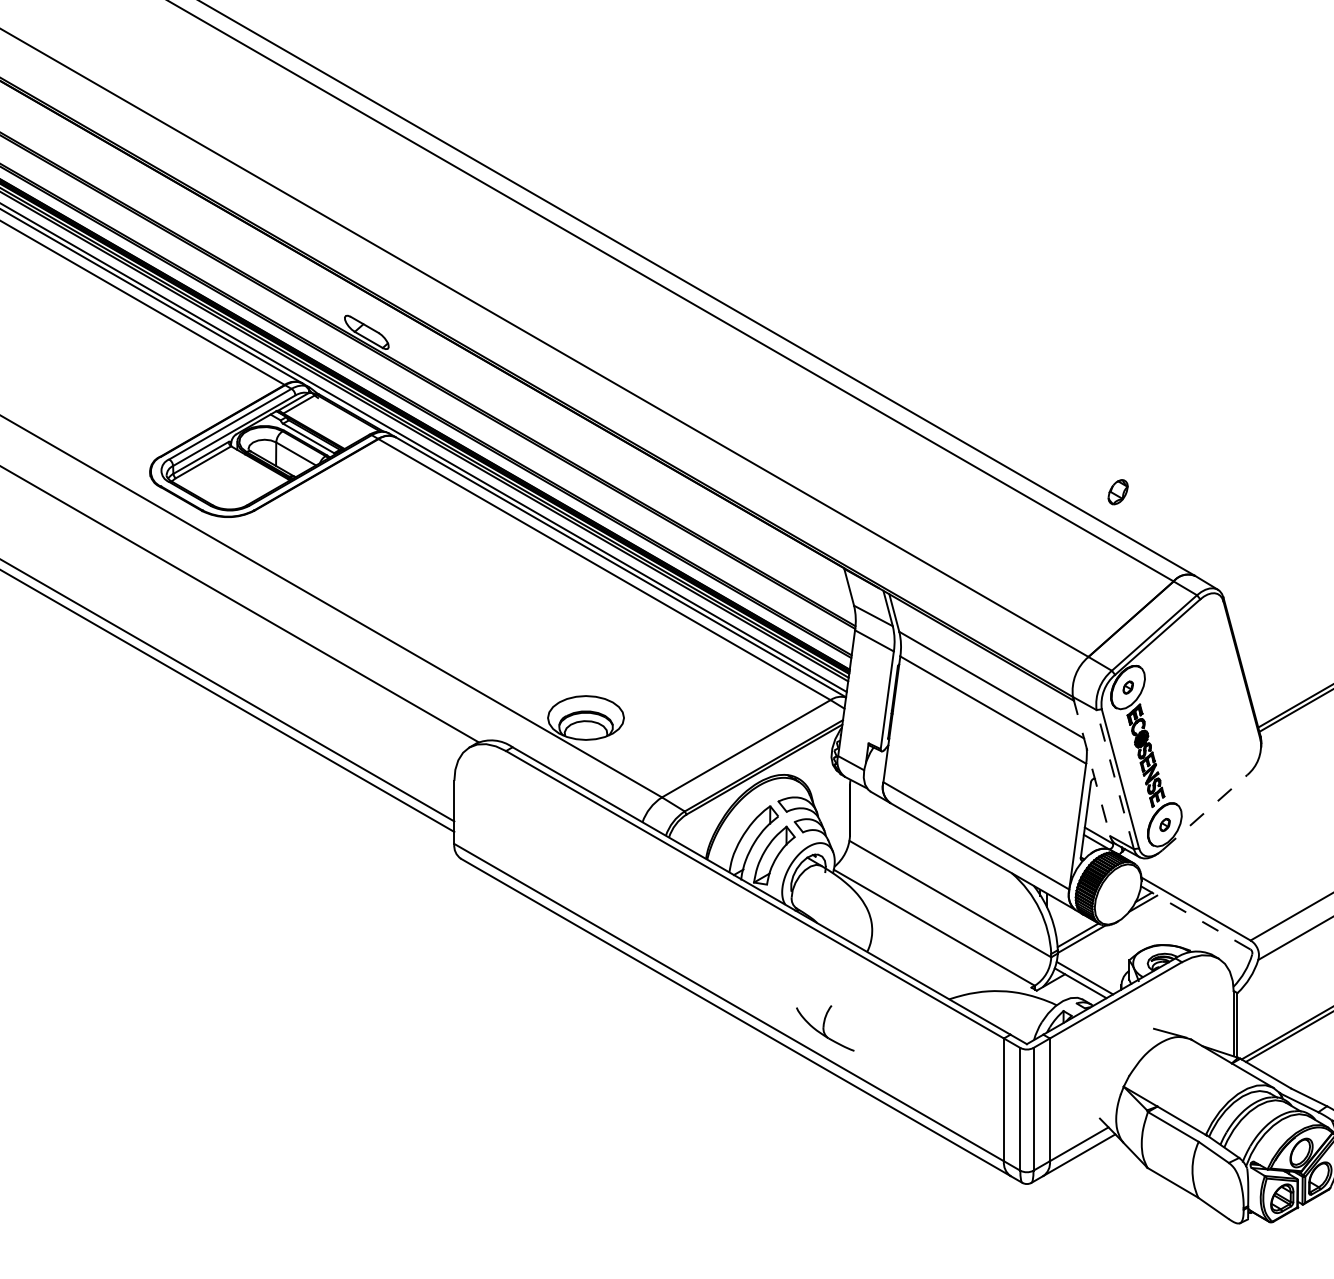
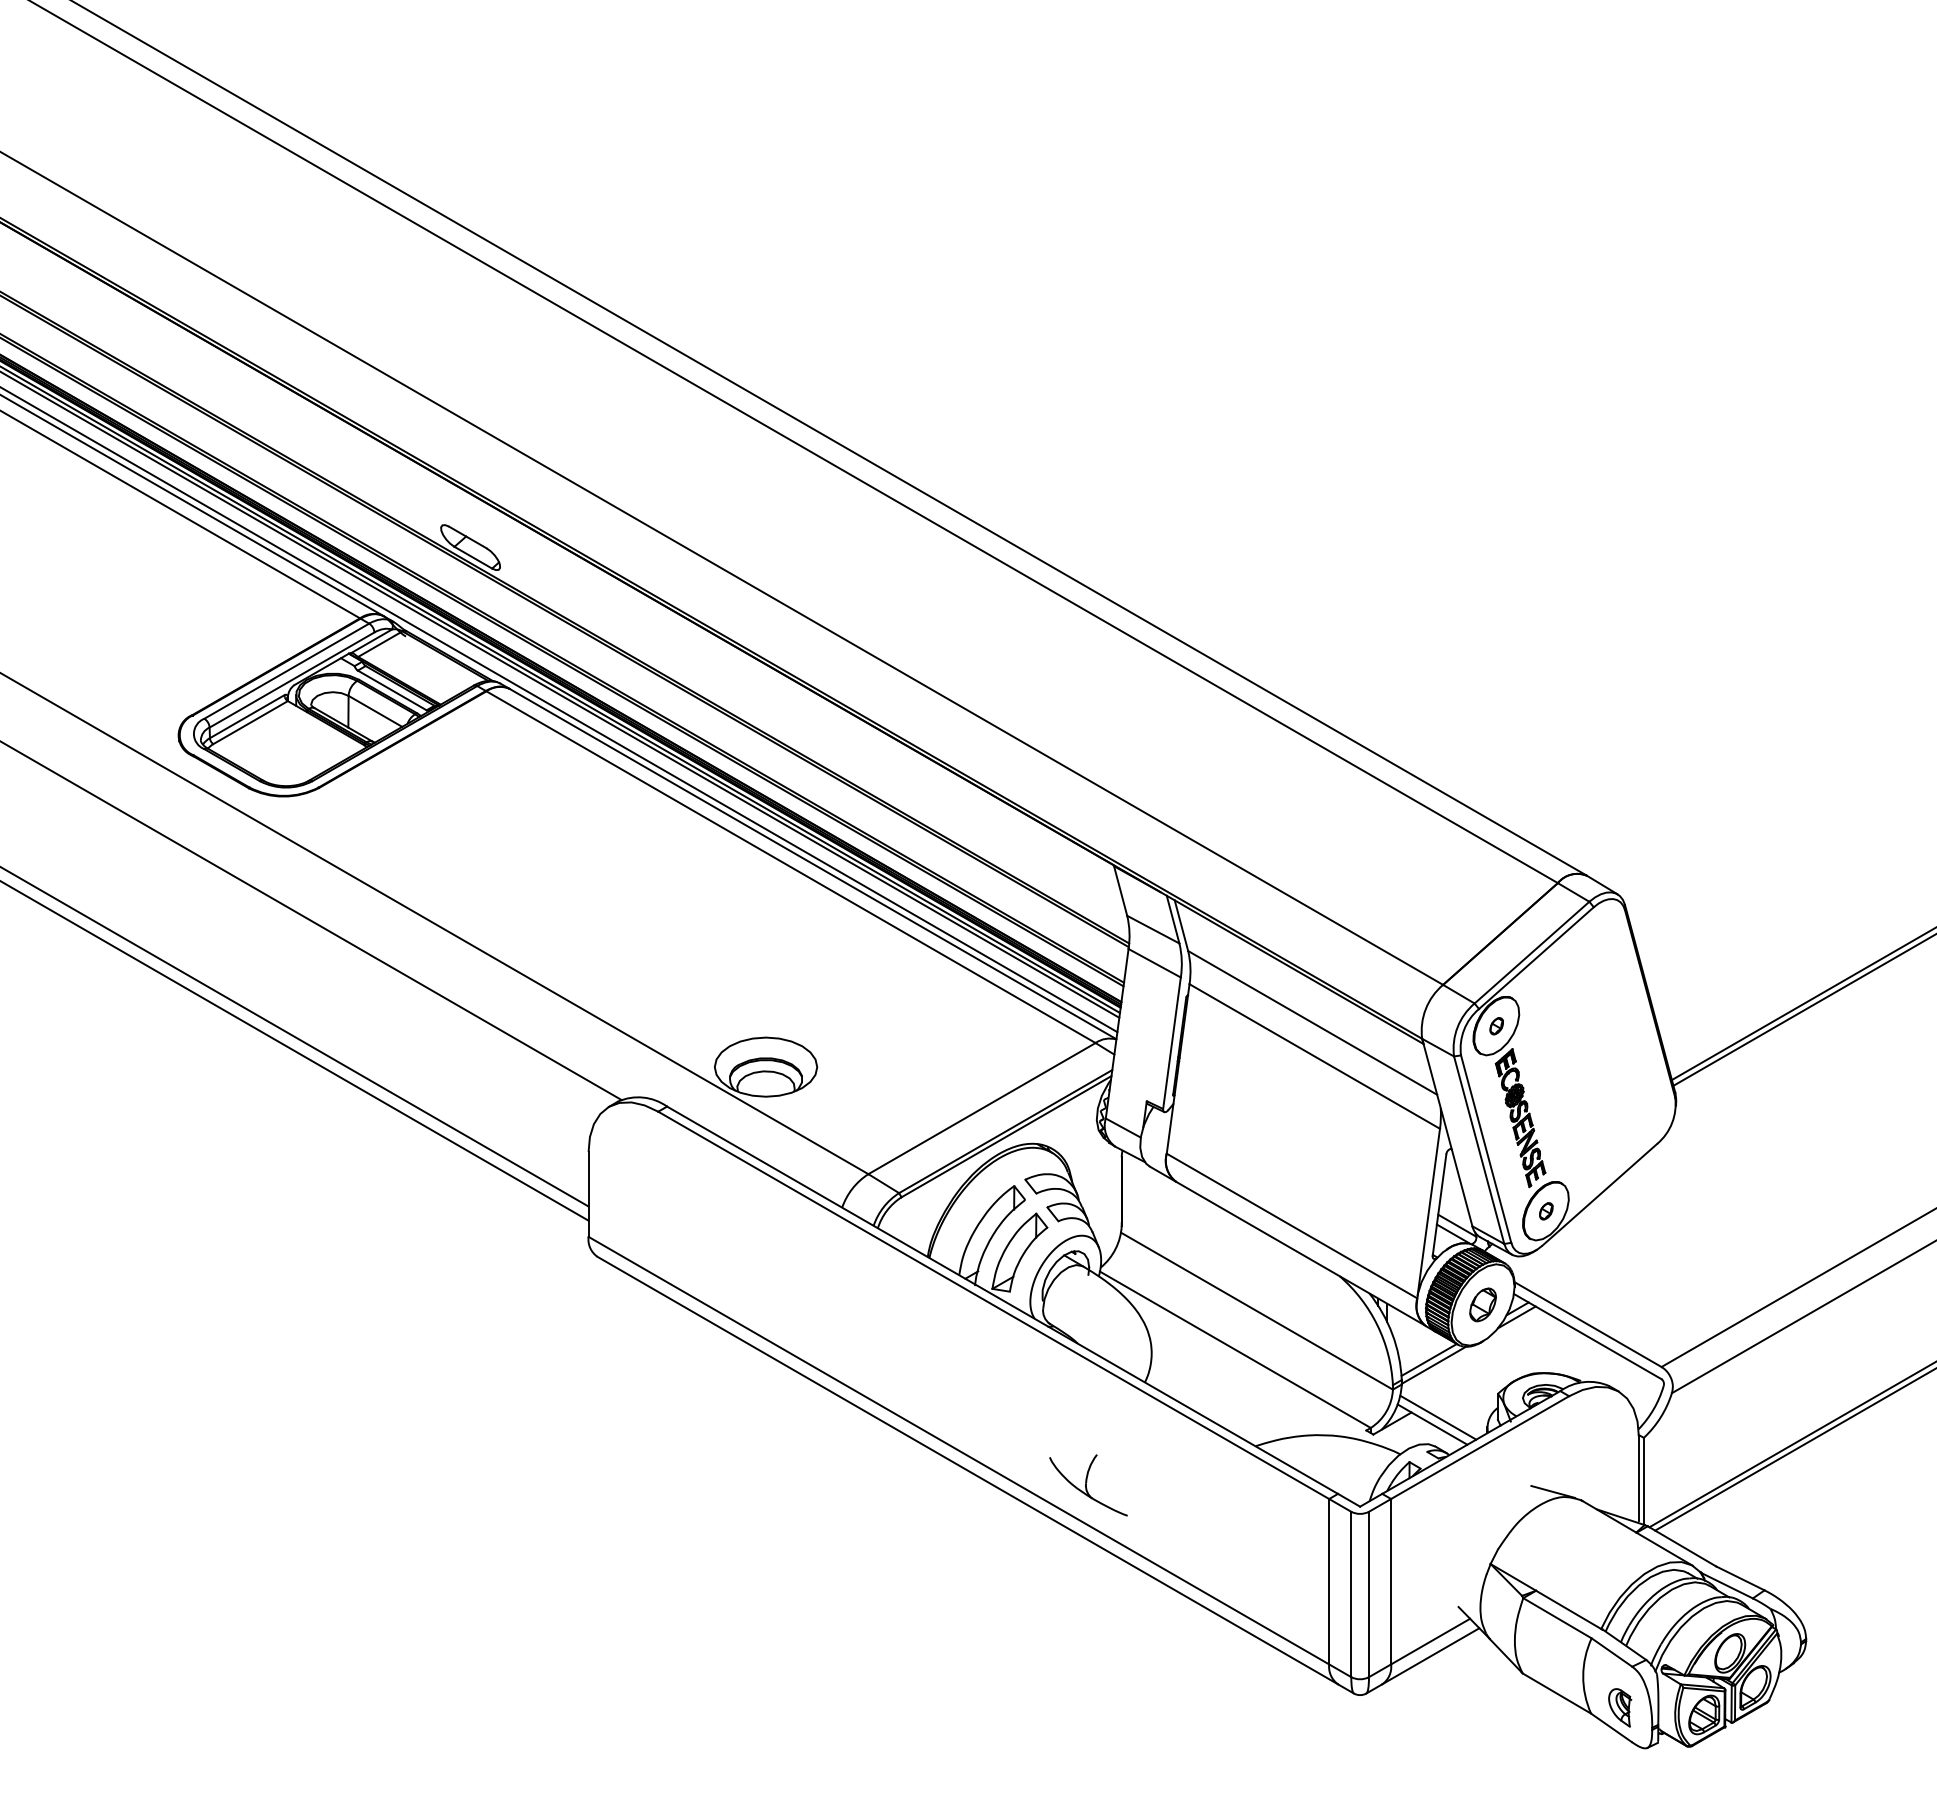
part: (1117, 491) -> (1482, 1304), moved
line: (1091, 767) -> (1447, 1133), dashed -> solid
line: (1115, 779) -> (1479, 1149), dashed -> solid
line: (1204, 812) -> (1599, 1194), dashed -> solid
line: (1195, 917) -> (1587, 1336), dashed -> solid
part: (1220, 1193) -> (1620, 1707), added

